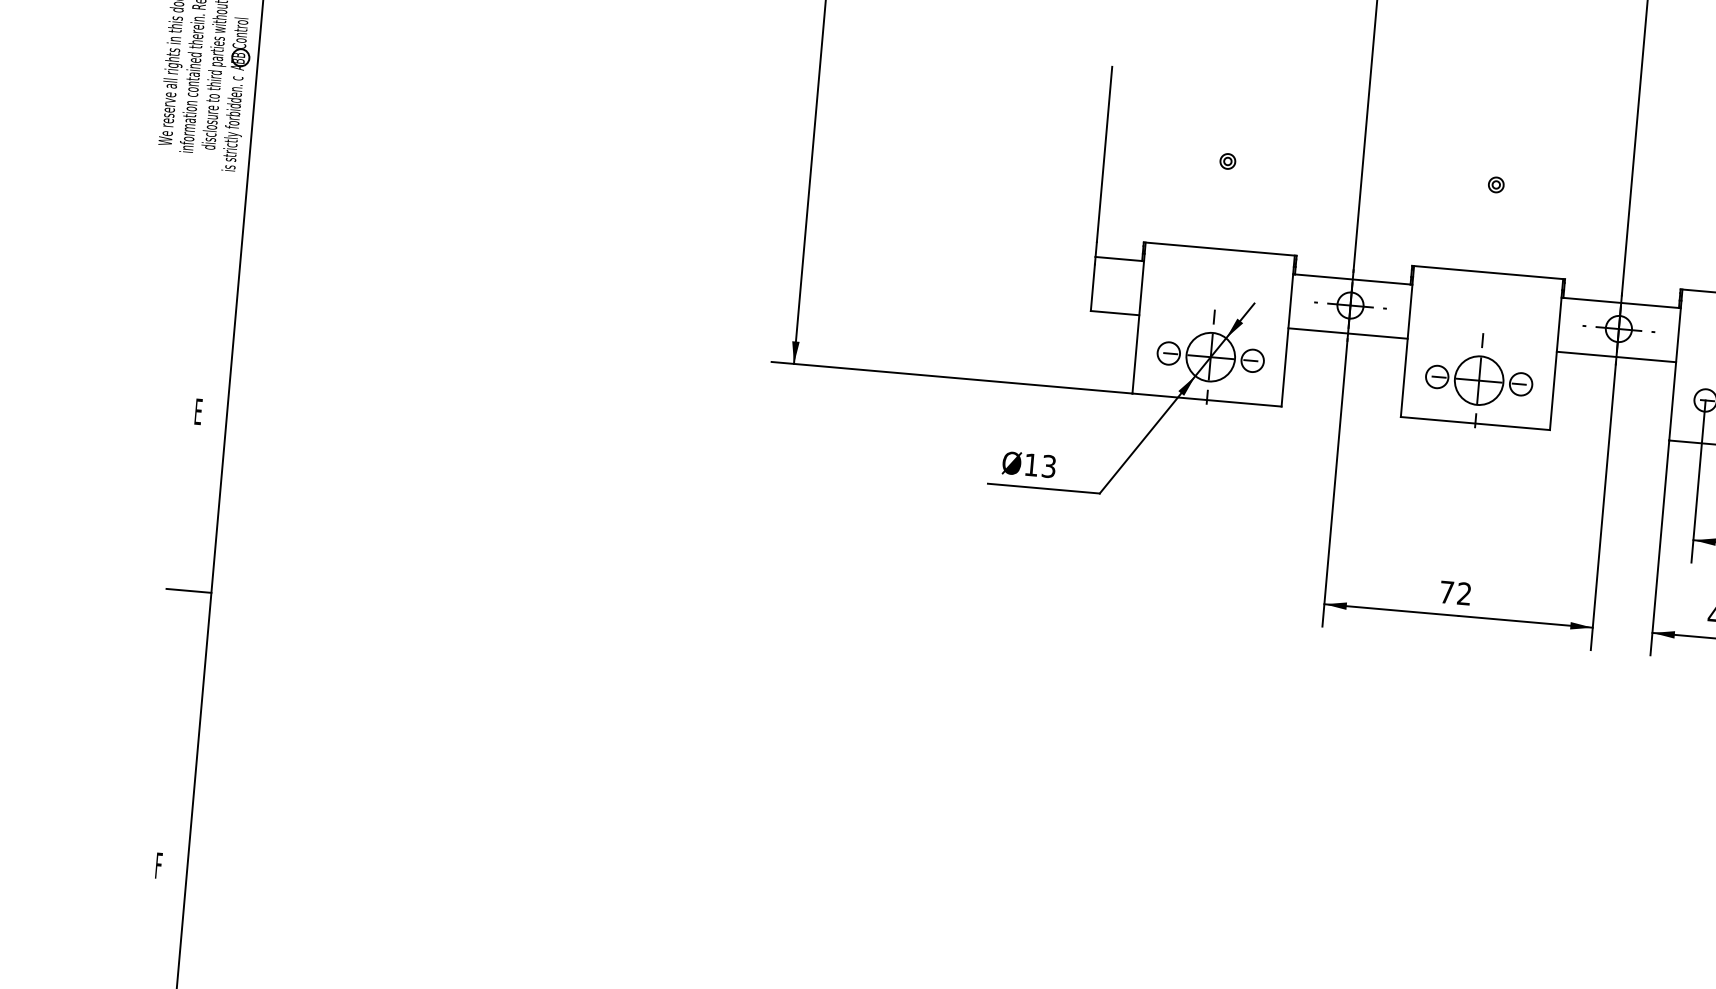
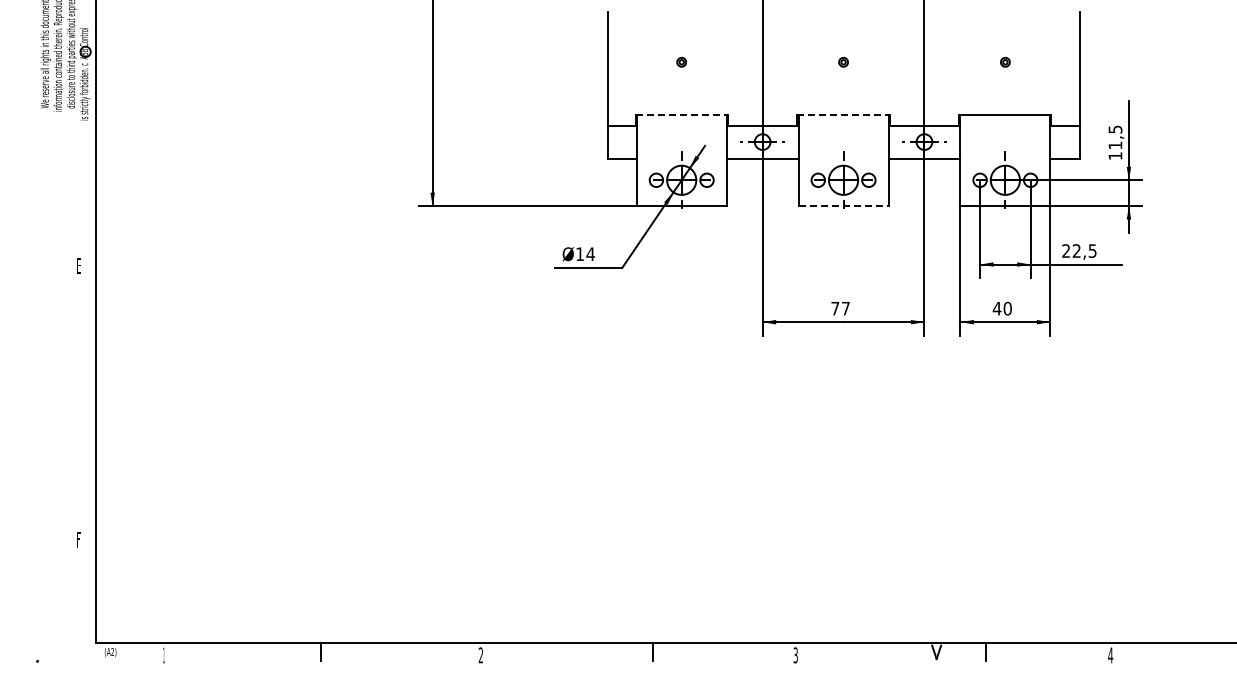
line: (1221, 249) -> (682, 115), solid -> dashed
line: (1490, 273) -> (844, 115), solid -> dashed
line: (1475, 424) -> (843, 206), solid -> dashed
text: (1048, 466) -> (590, 254), Ø13 -> Ø14
line: (188, 590) -> (82, 373), removed
text: (1463, 593) -> (845, 308), 72 -> 77

